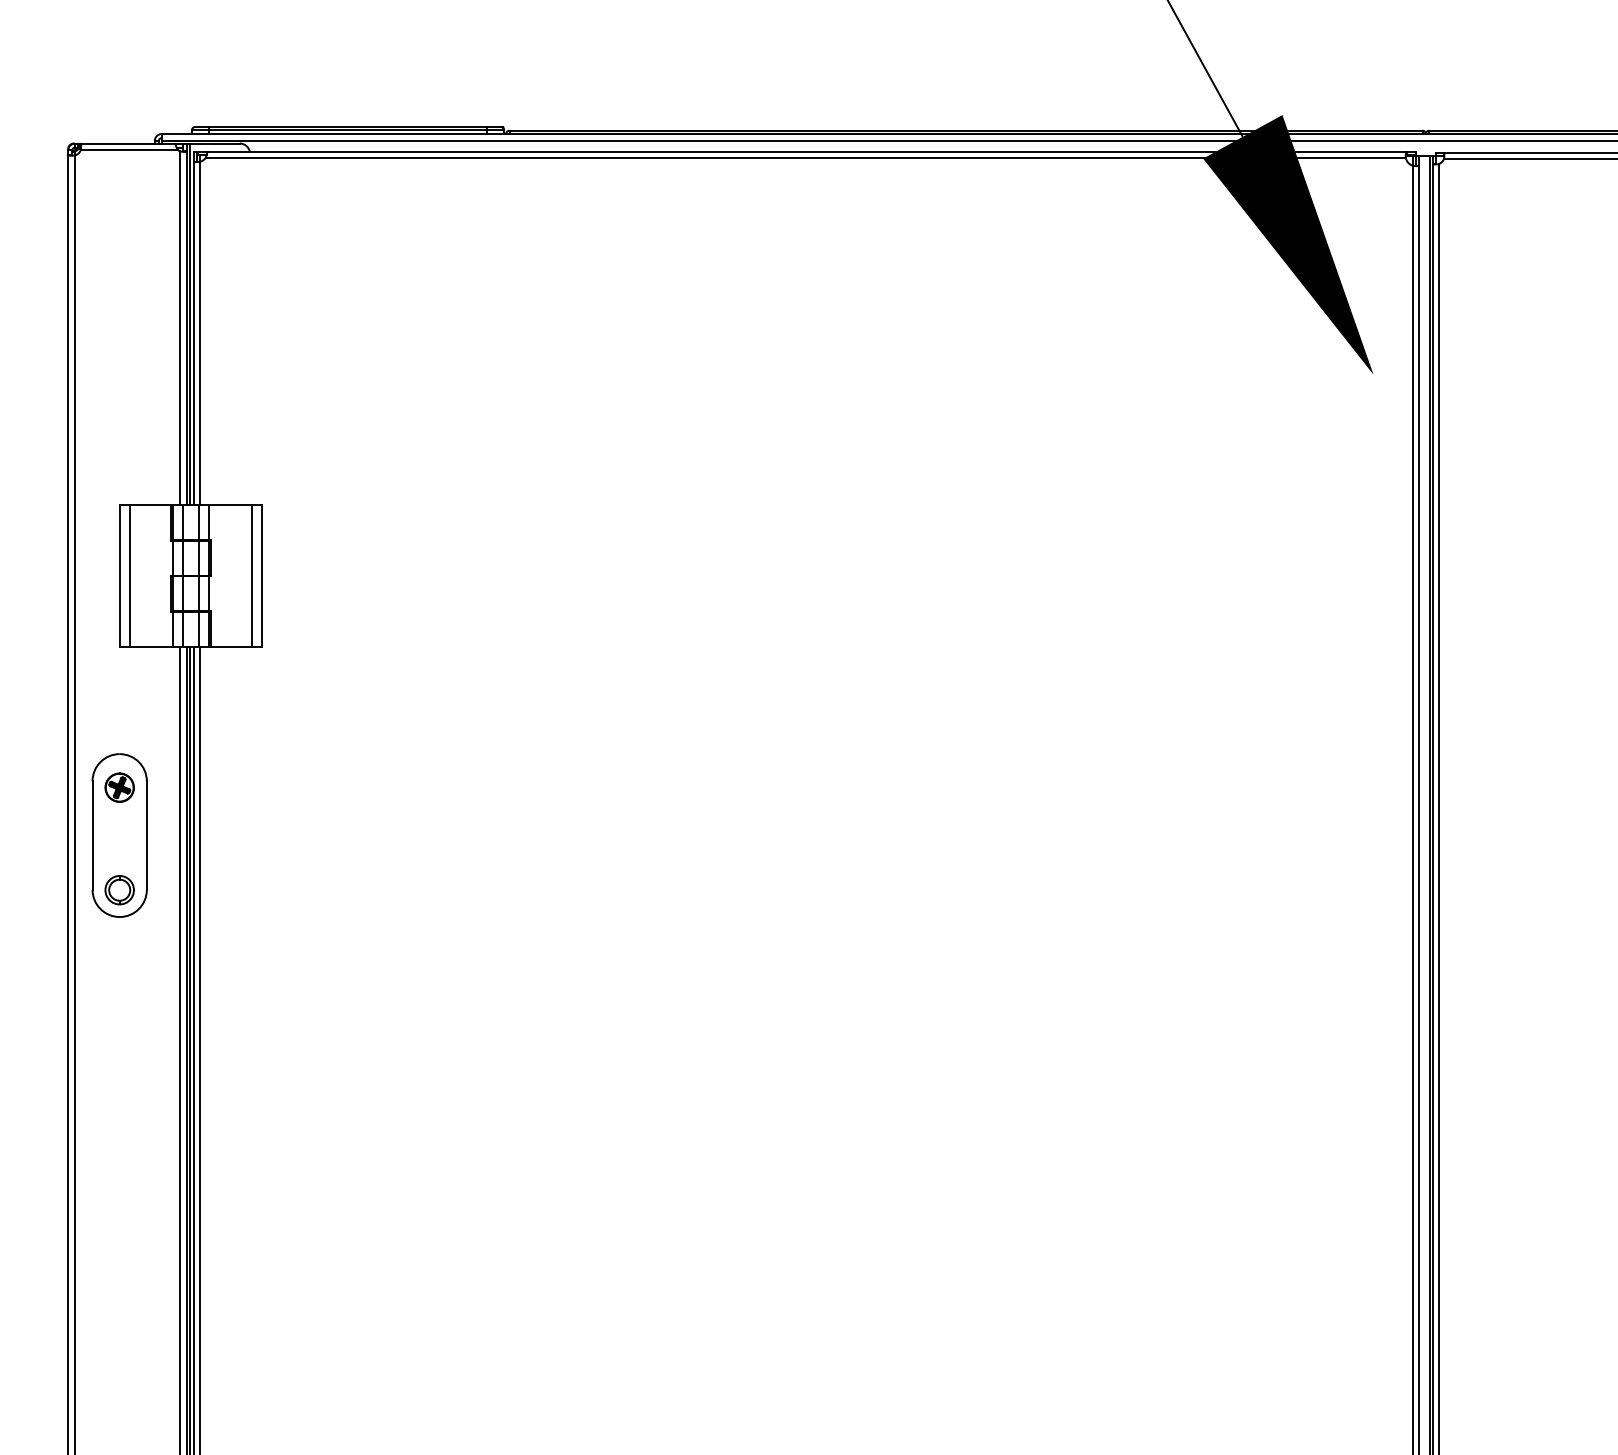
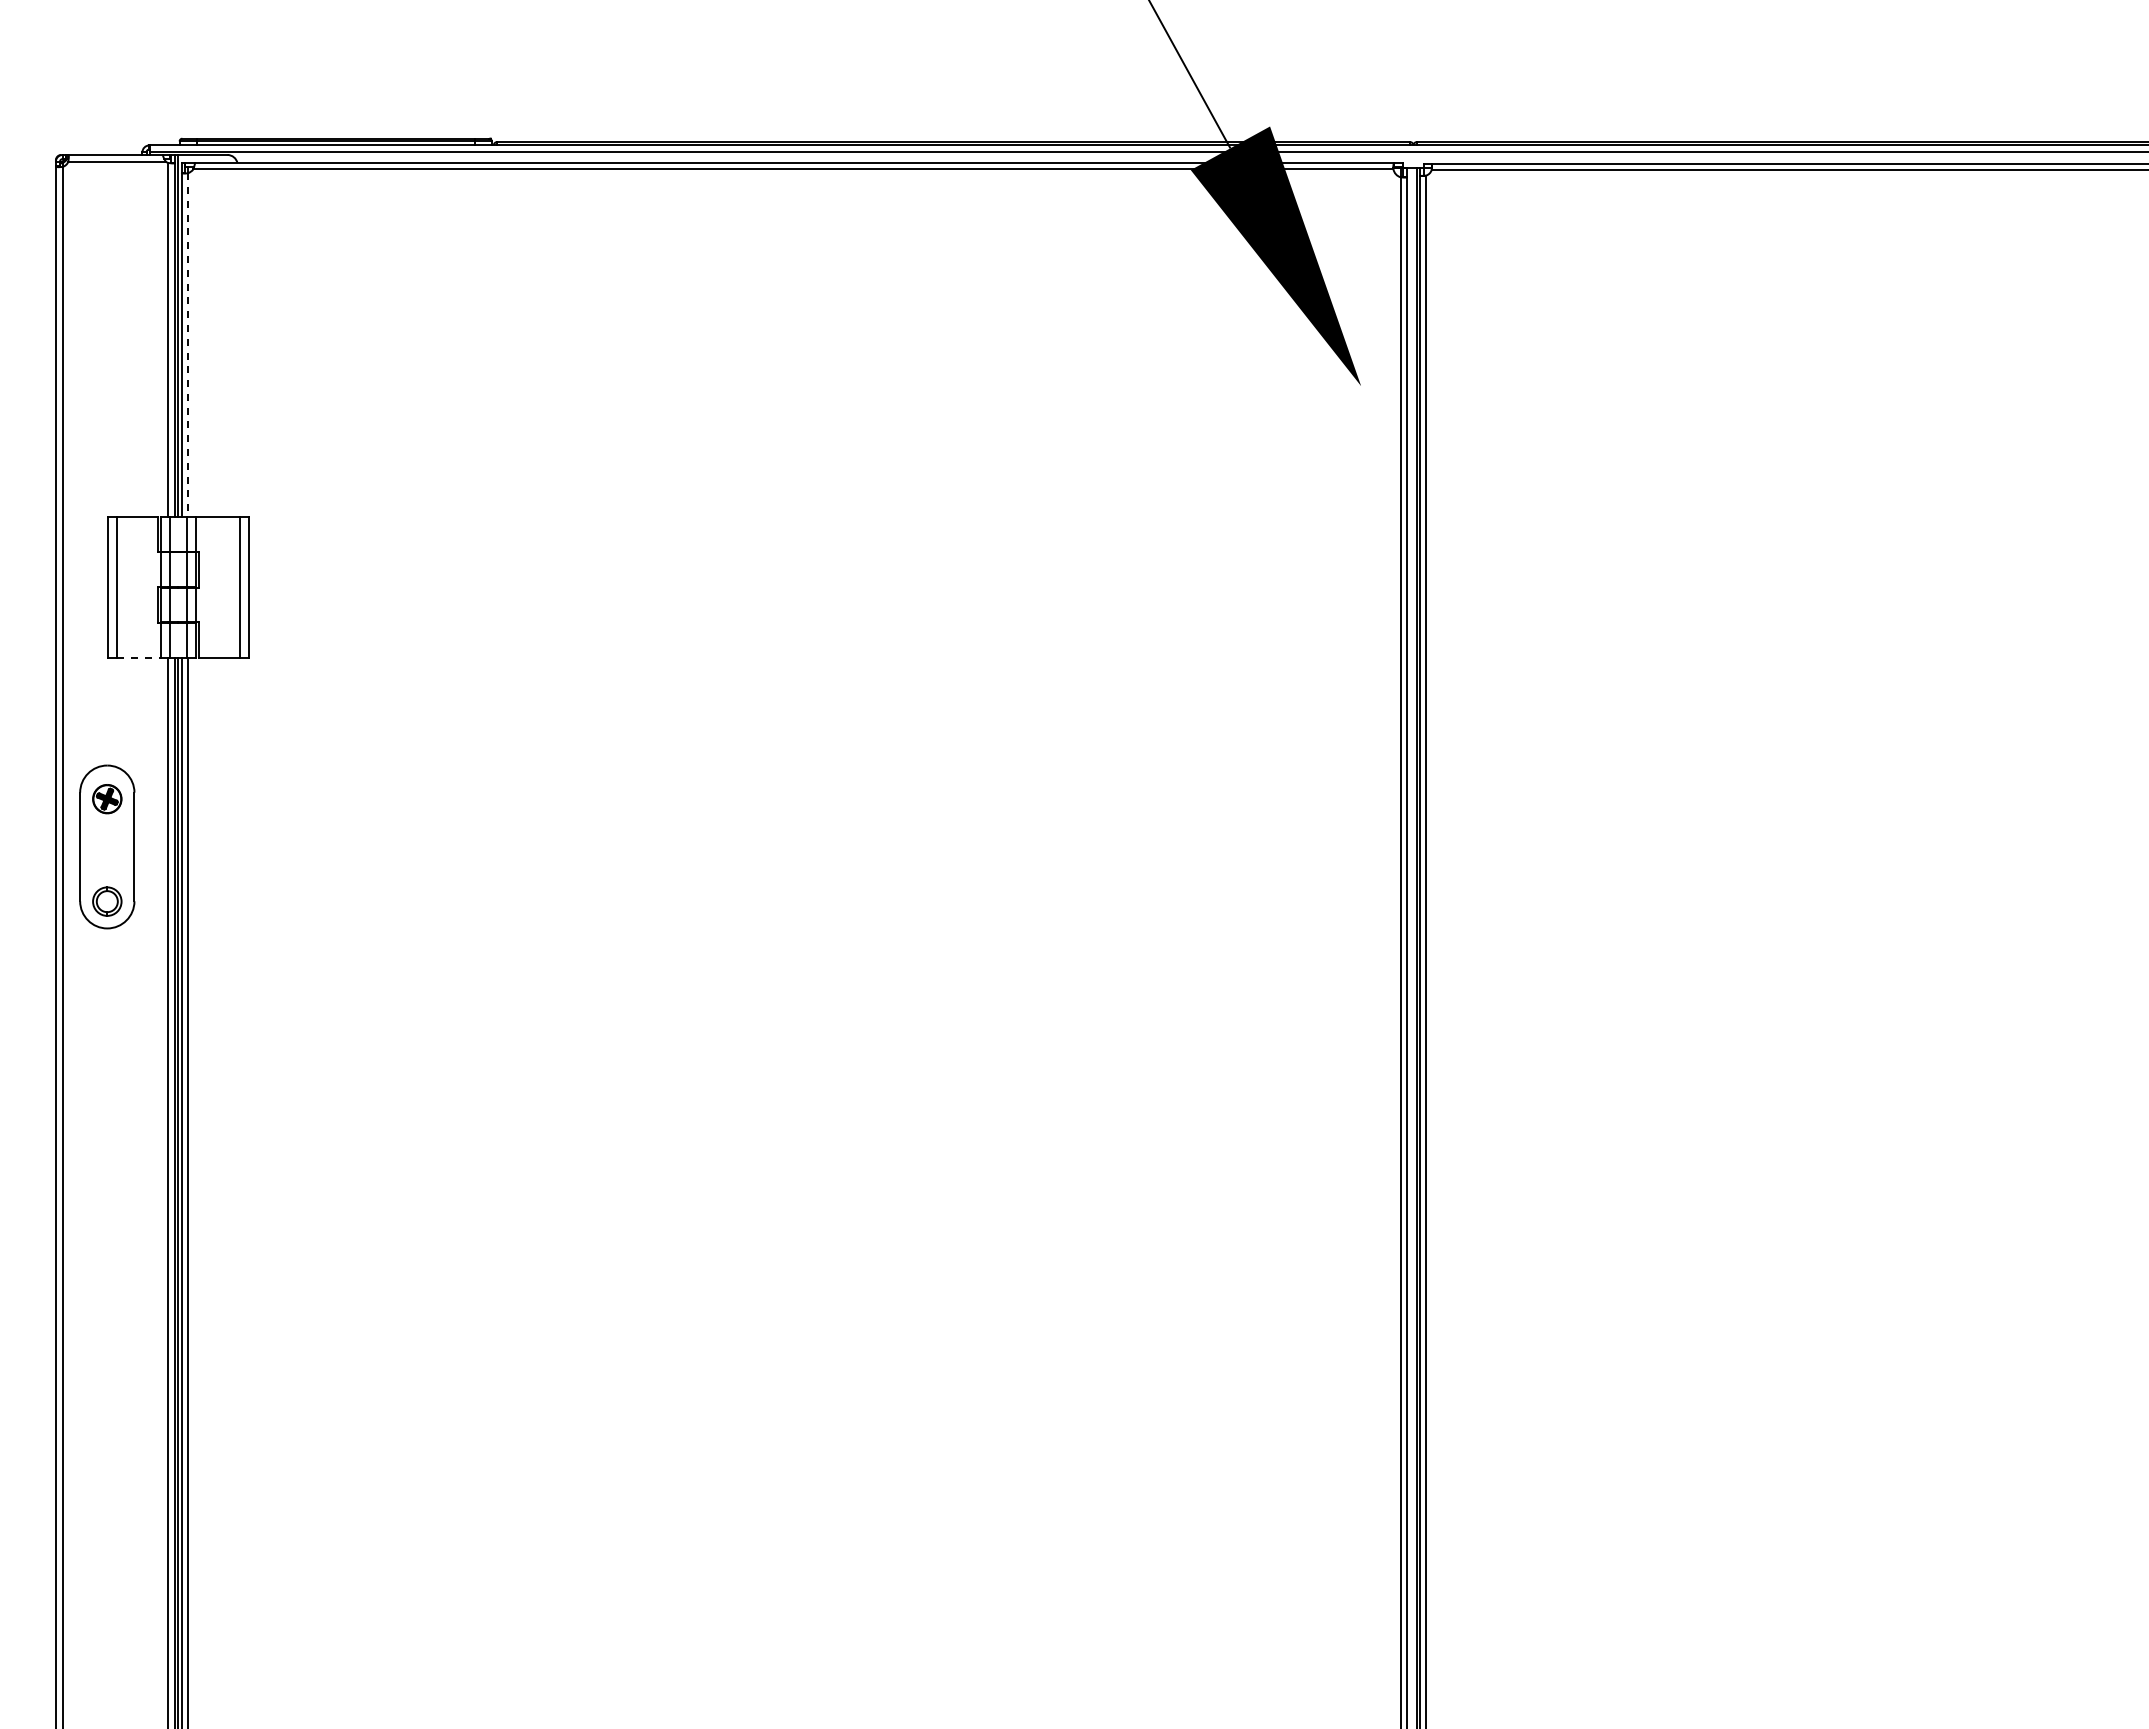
line: (199, 333) -> (187, 344), solid -> dashed
line: (151, 647) -> (139, 658), solid -> dashed

